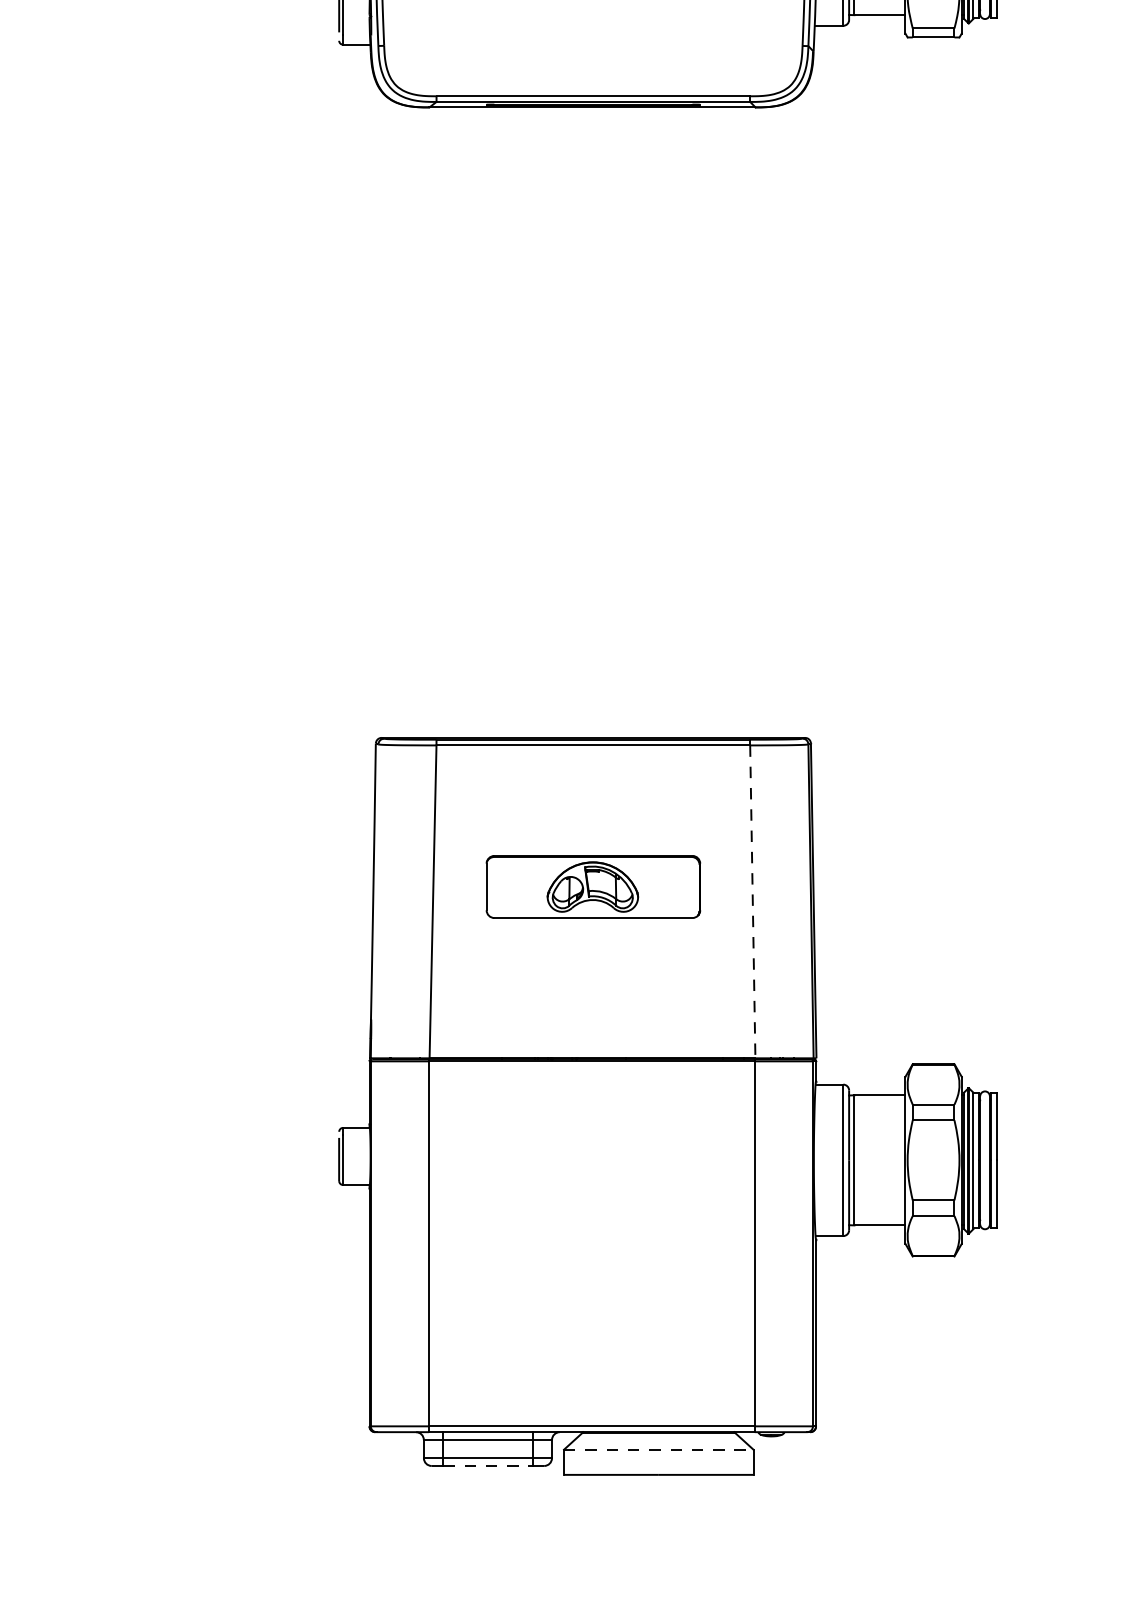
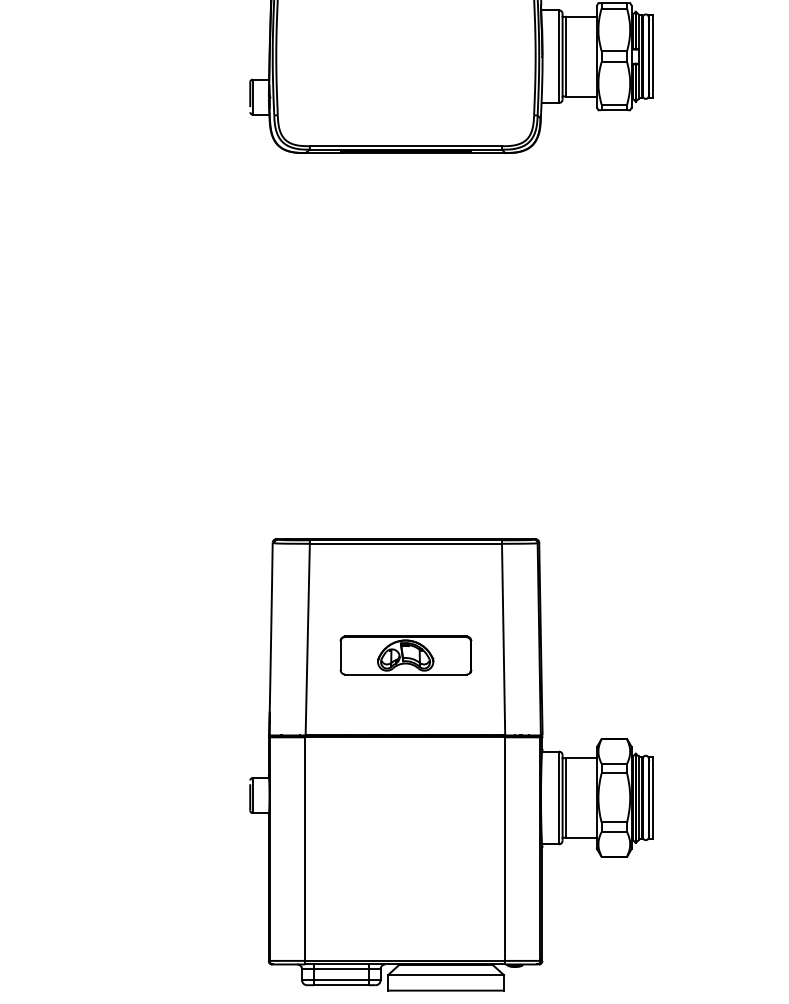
part: (592, 886) -> (405, 655), moved
line: (752, 901) -> (503, 639), dashed -> solid
line: (659, 1450) -> (446, 975), dashed -> solid
line: (488, 1466) -> (341, 985), dashed -> solid

